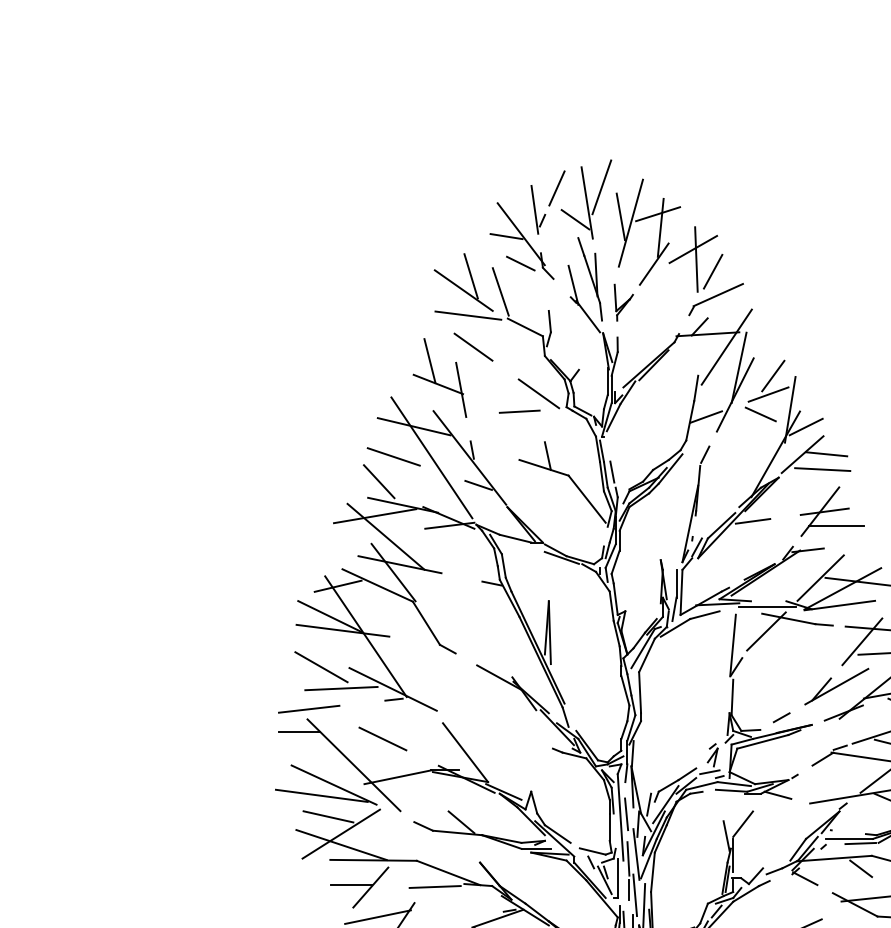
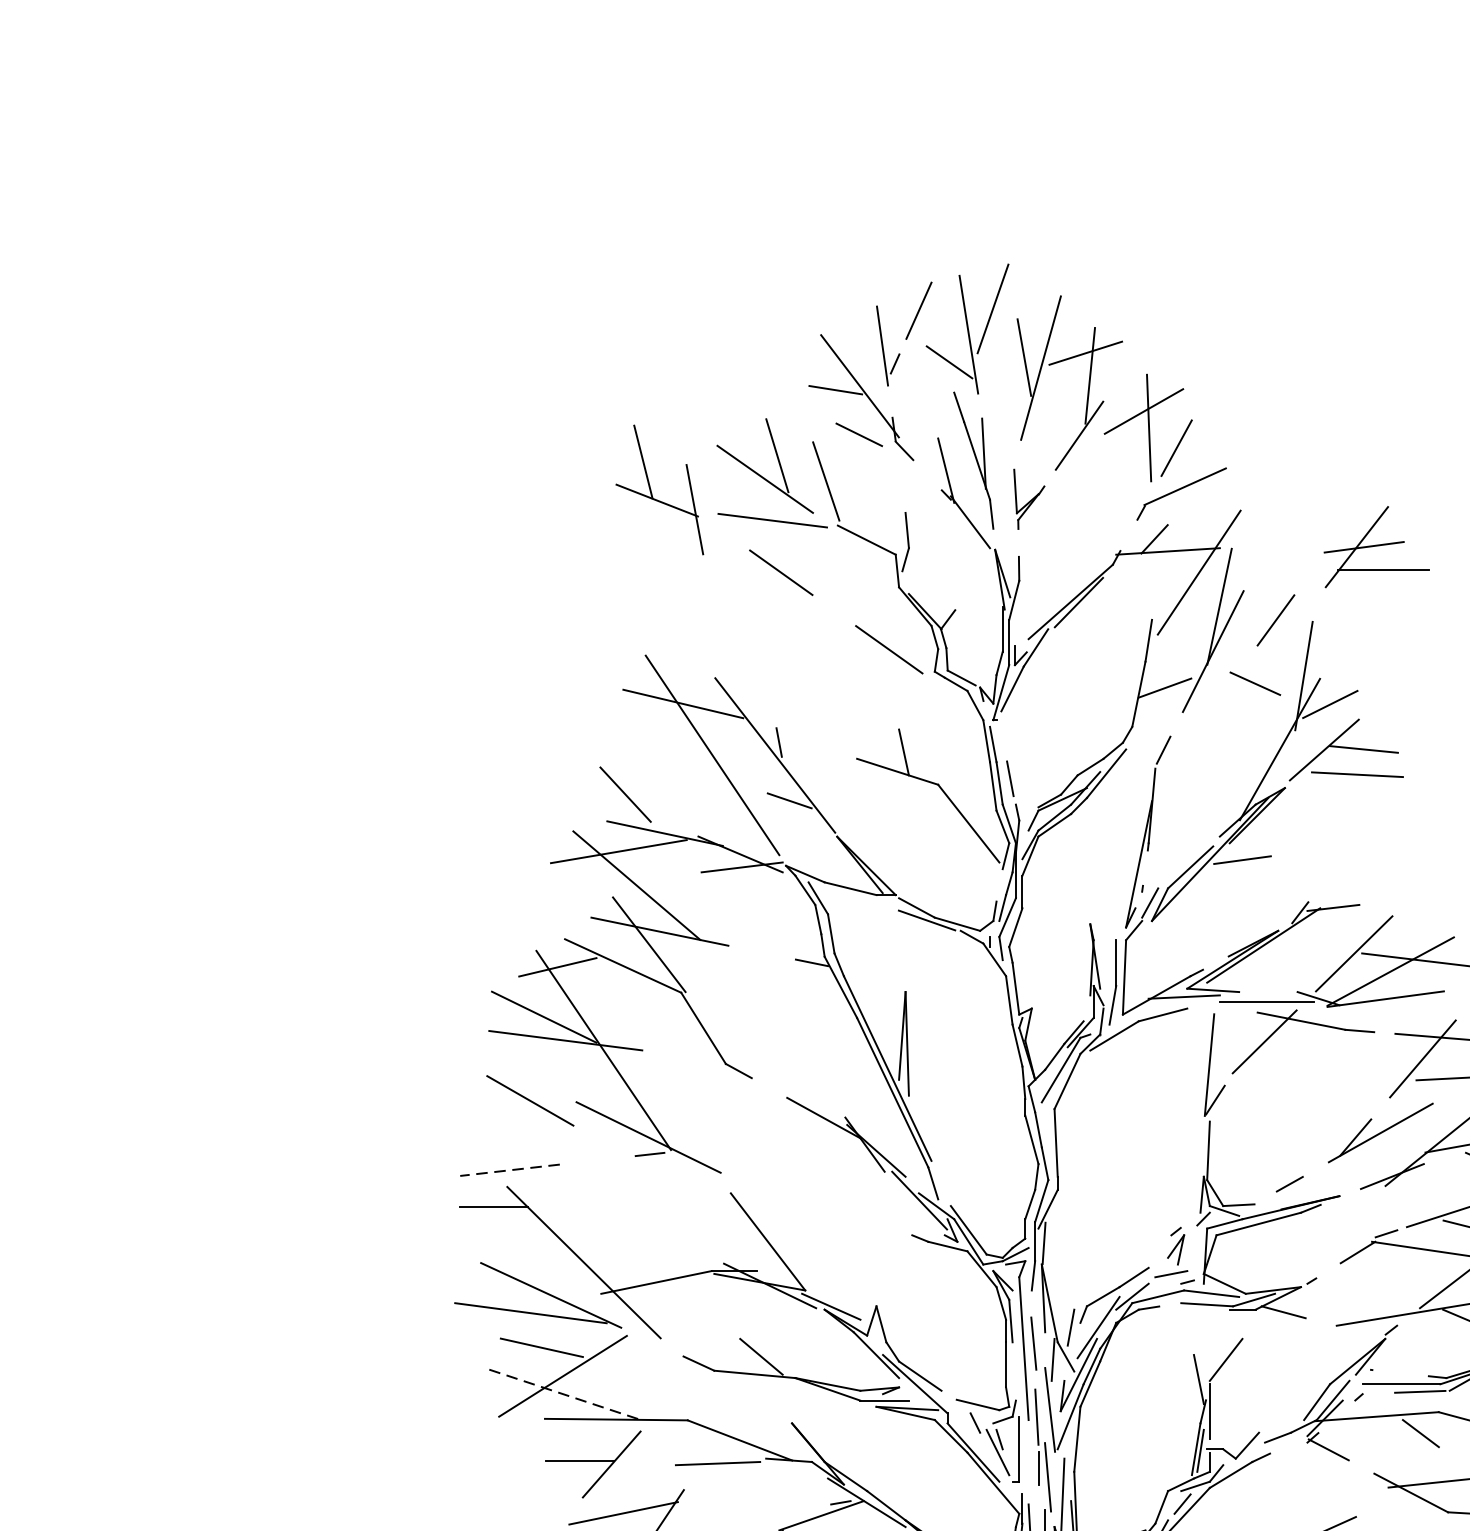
part: (439, 377) -> (659, 489), moved
line: (768, 394) -> (1268, 650), removed
line: (519, 411) -> (857, 678), removed
line: (393, 456) -> (649, 753), removed
part: (831, 511) -> (1375, 546), moved
line: (341, 688) -> (563, 1135), removed
line: (308, 709) -> (508, 1170), solid -> dashed
line: (382, 738) -> (631, 1218), removed
line: (341, 845) -> (563, 1395), solid -> dashed

